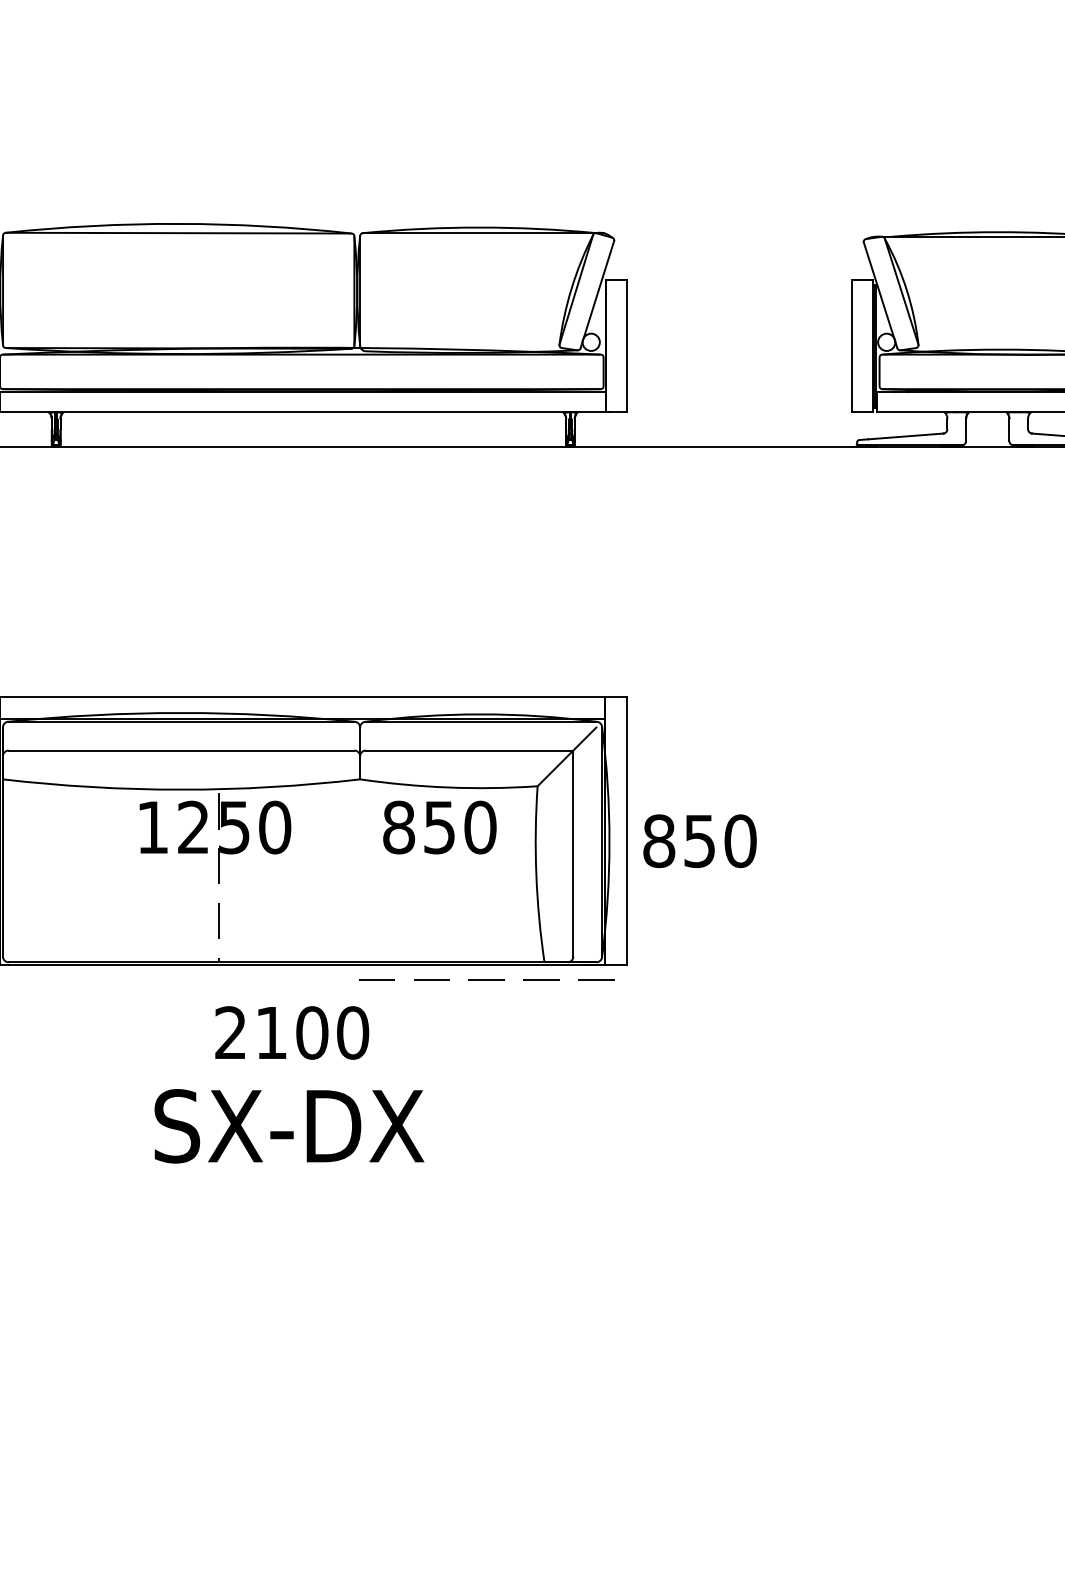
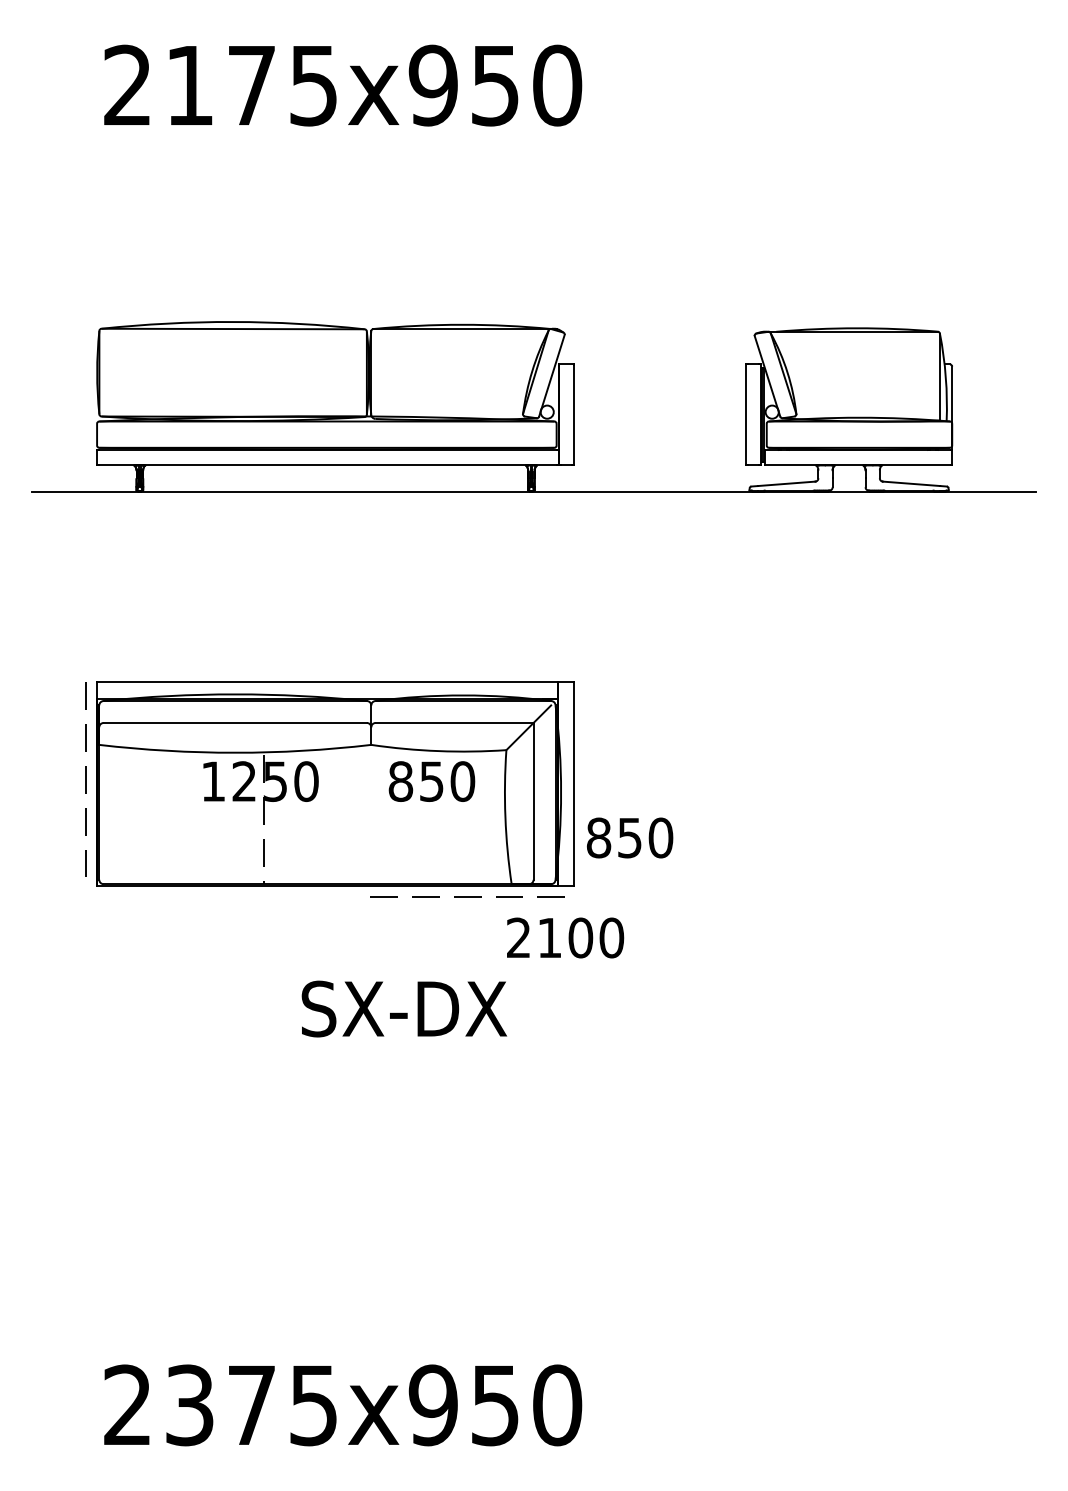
text: (700, 840) -> (630, 837), moved
text: (292, 1032) -> (565, 937), moved
text: (289, 1125) -> (404, 1008), moved

